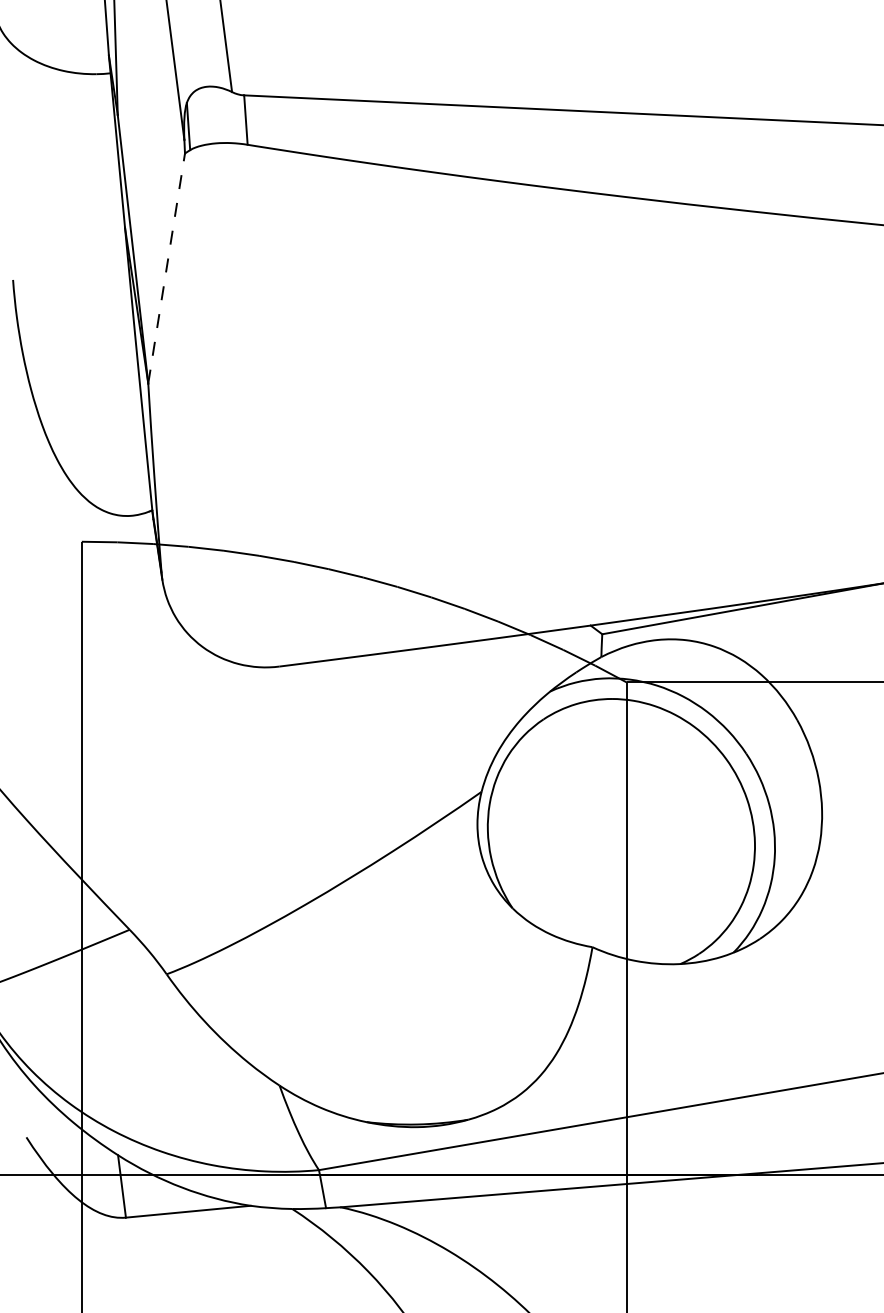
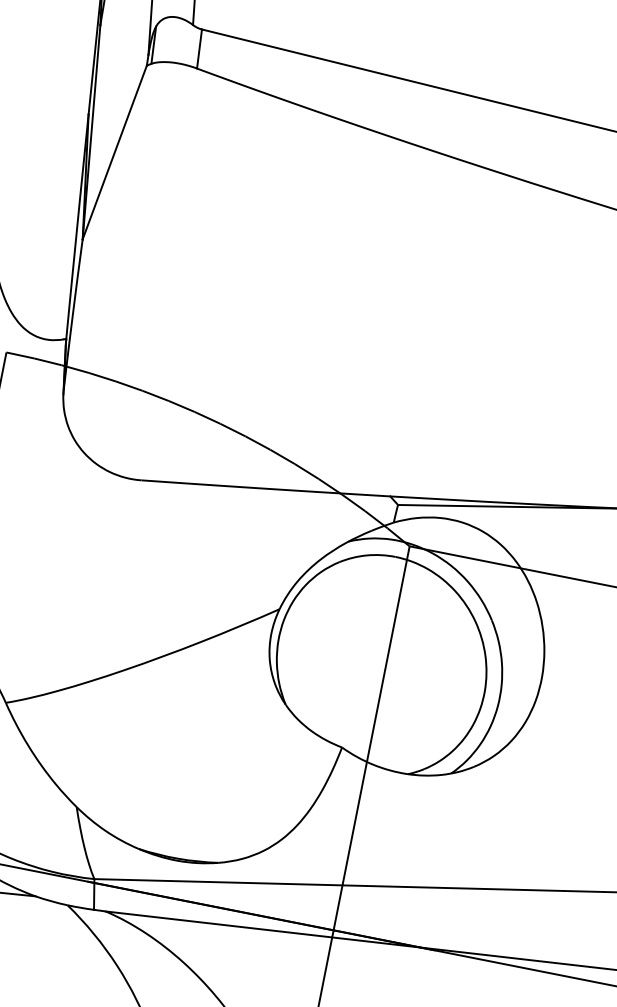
line: (166, 268) -> (114, 152), dashed -> solid

